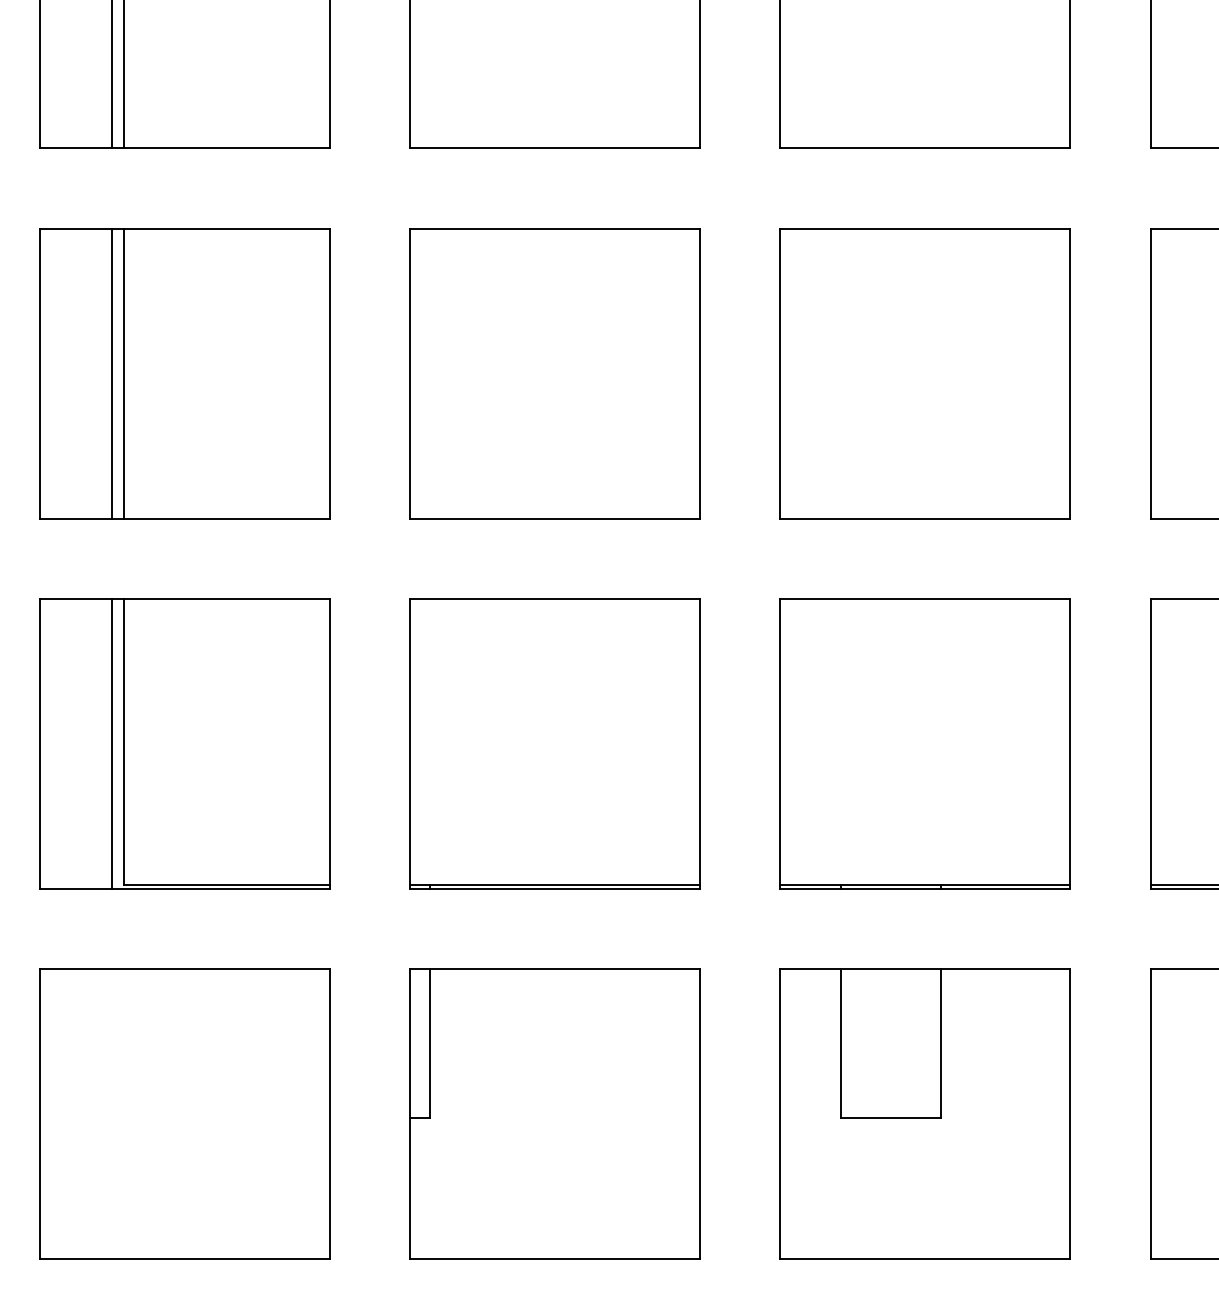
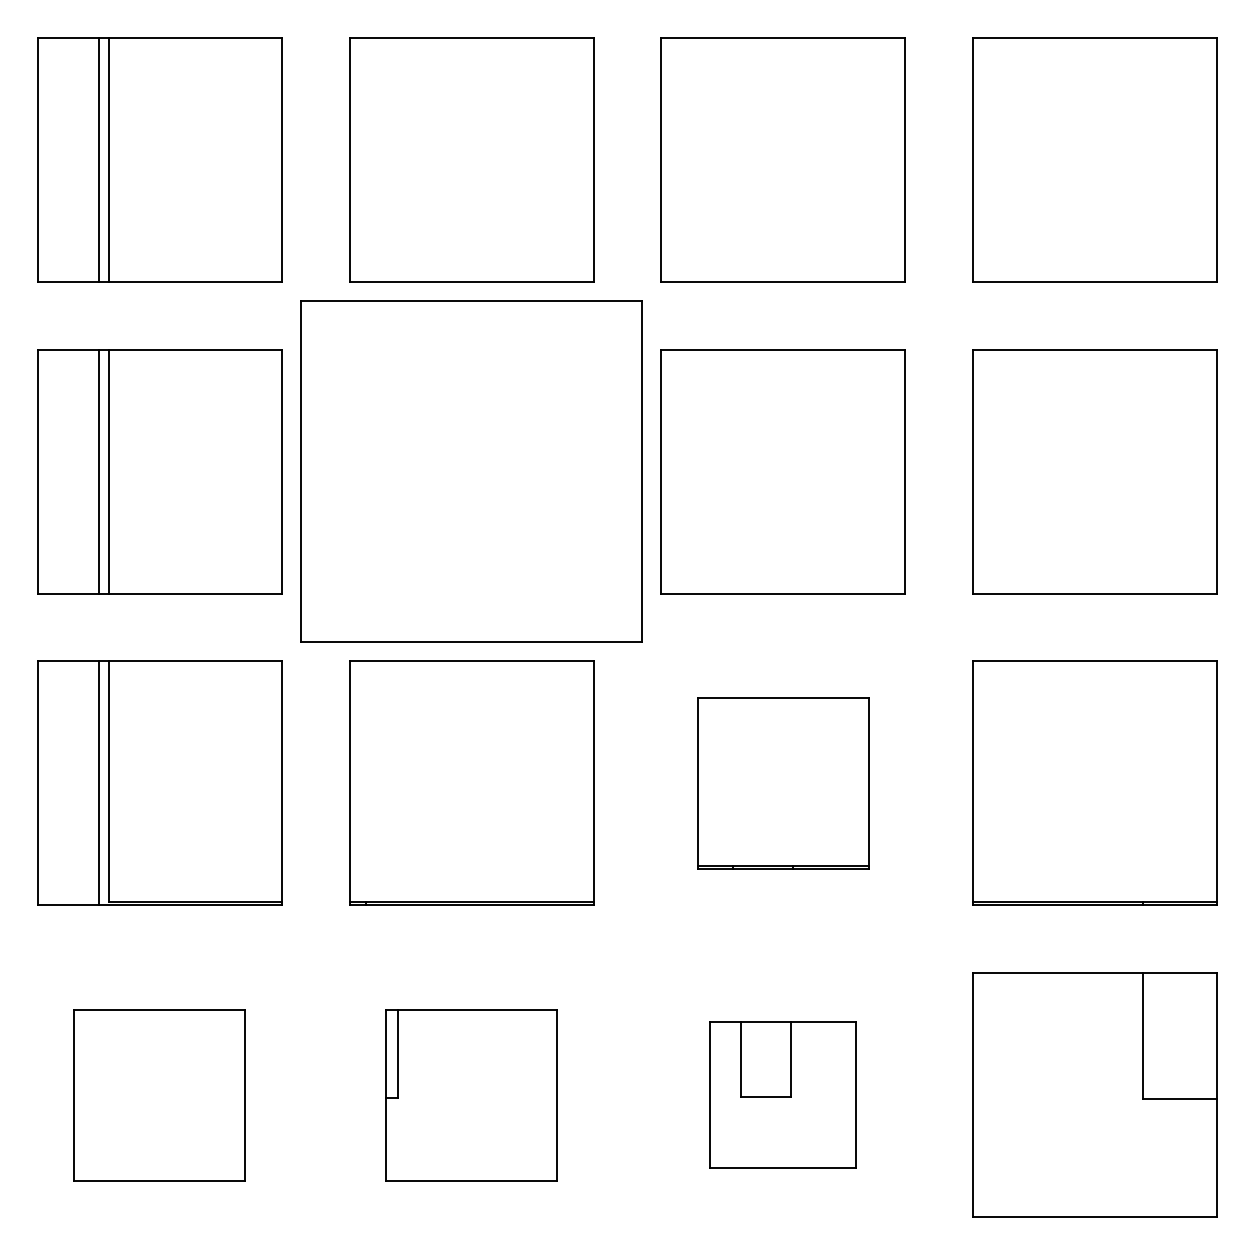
part: (555, 373) -> (471, 471), size x1.4
part: (924, 742) -> (782, 782), size x0.7
part: (184, 1113) -> (159, 1094), size x0.7
part: (555, 1113) -> (471, 1094), size x0.7
part: (924, 1113) -> (782, 1094), size x0.6

